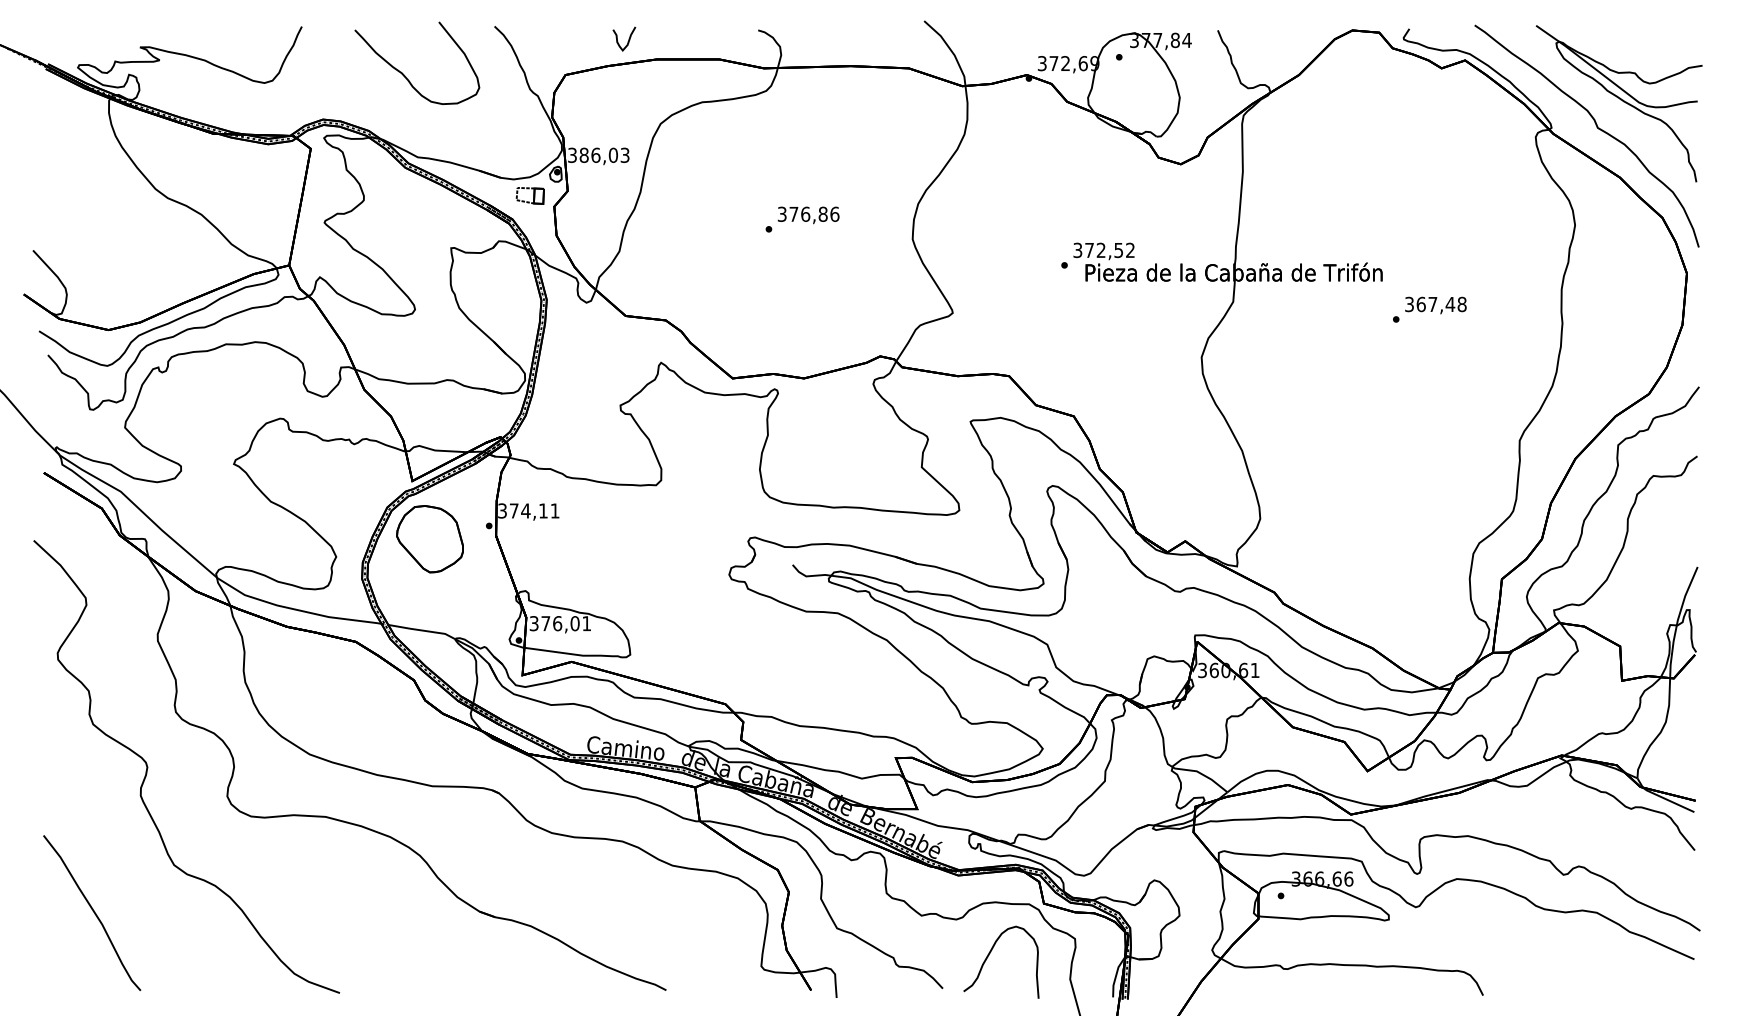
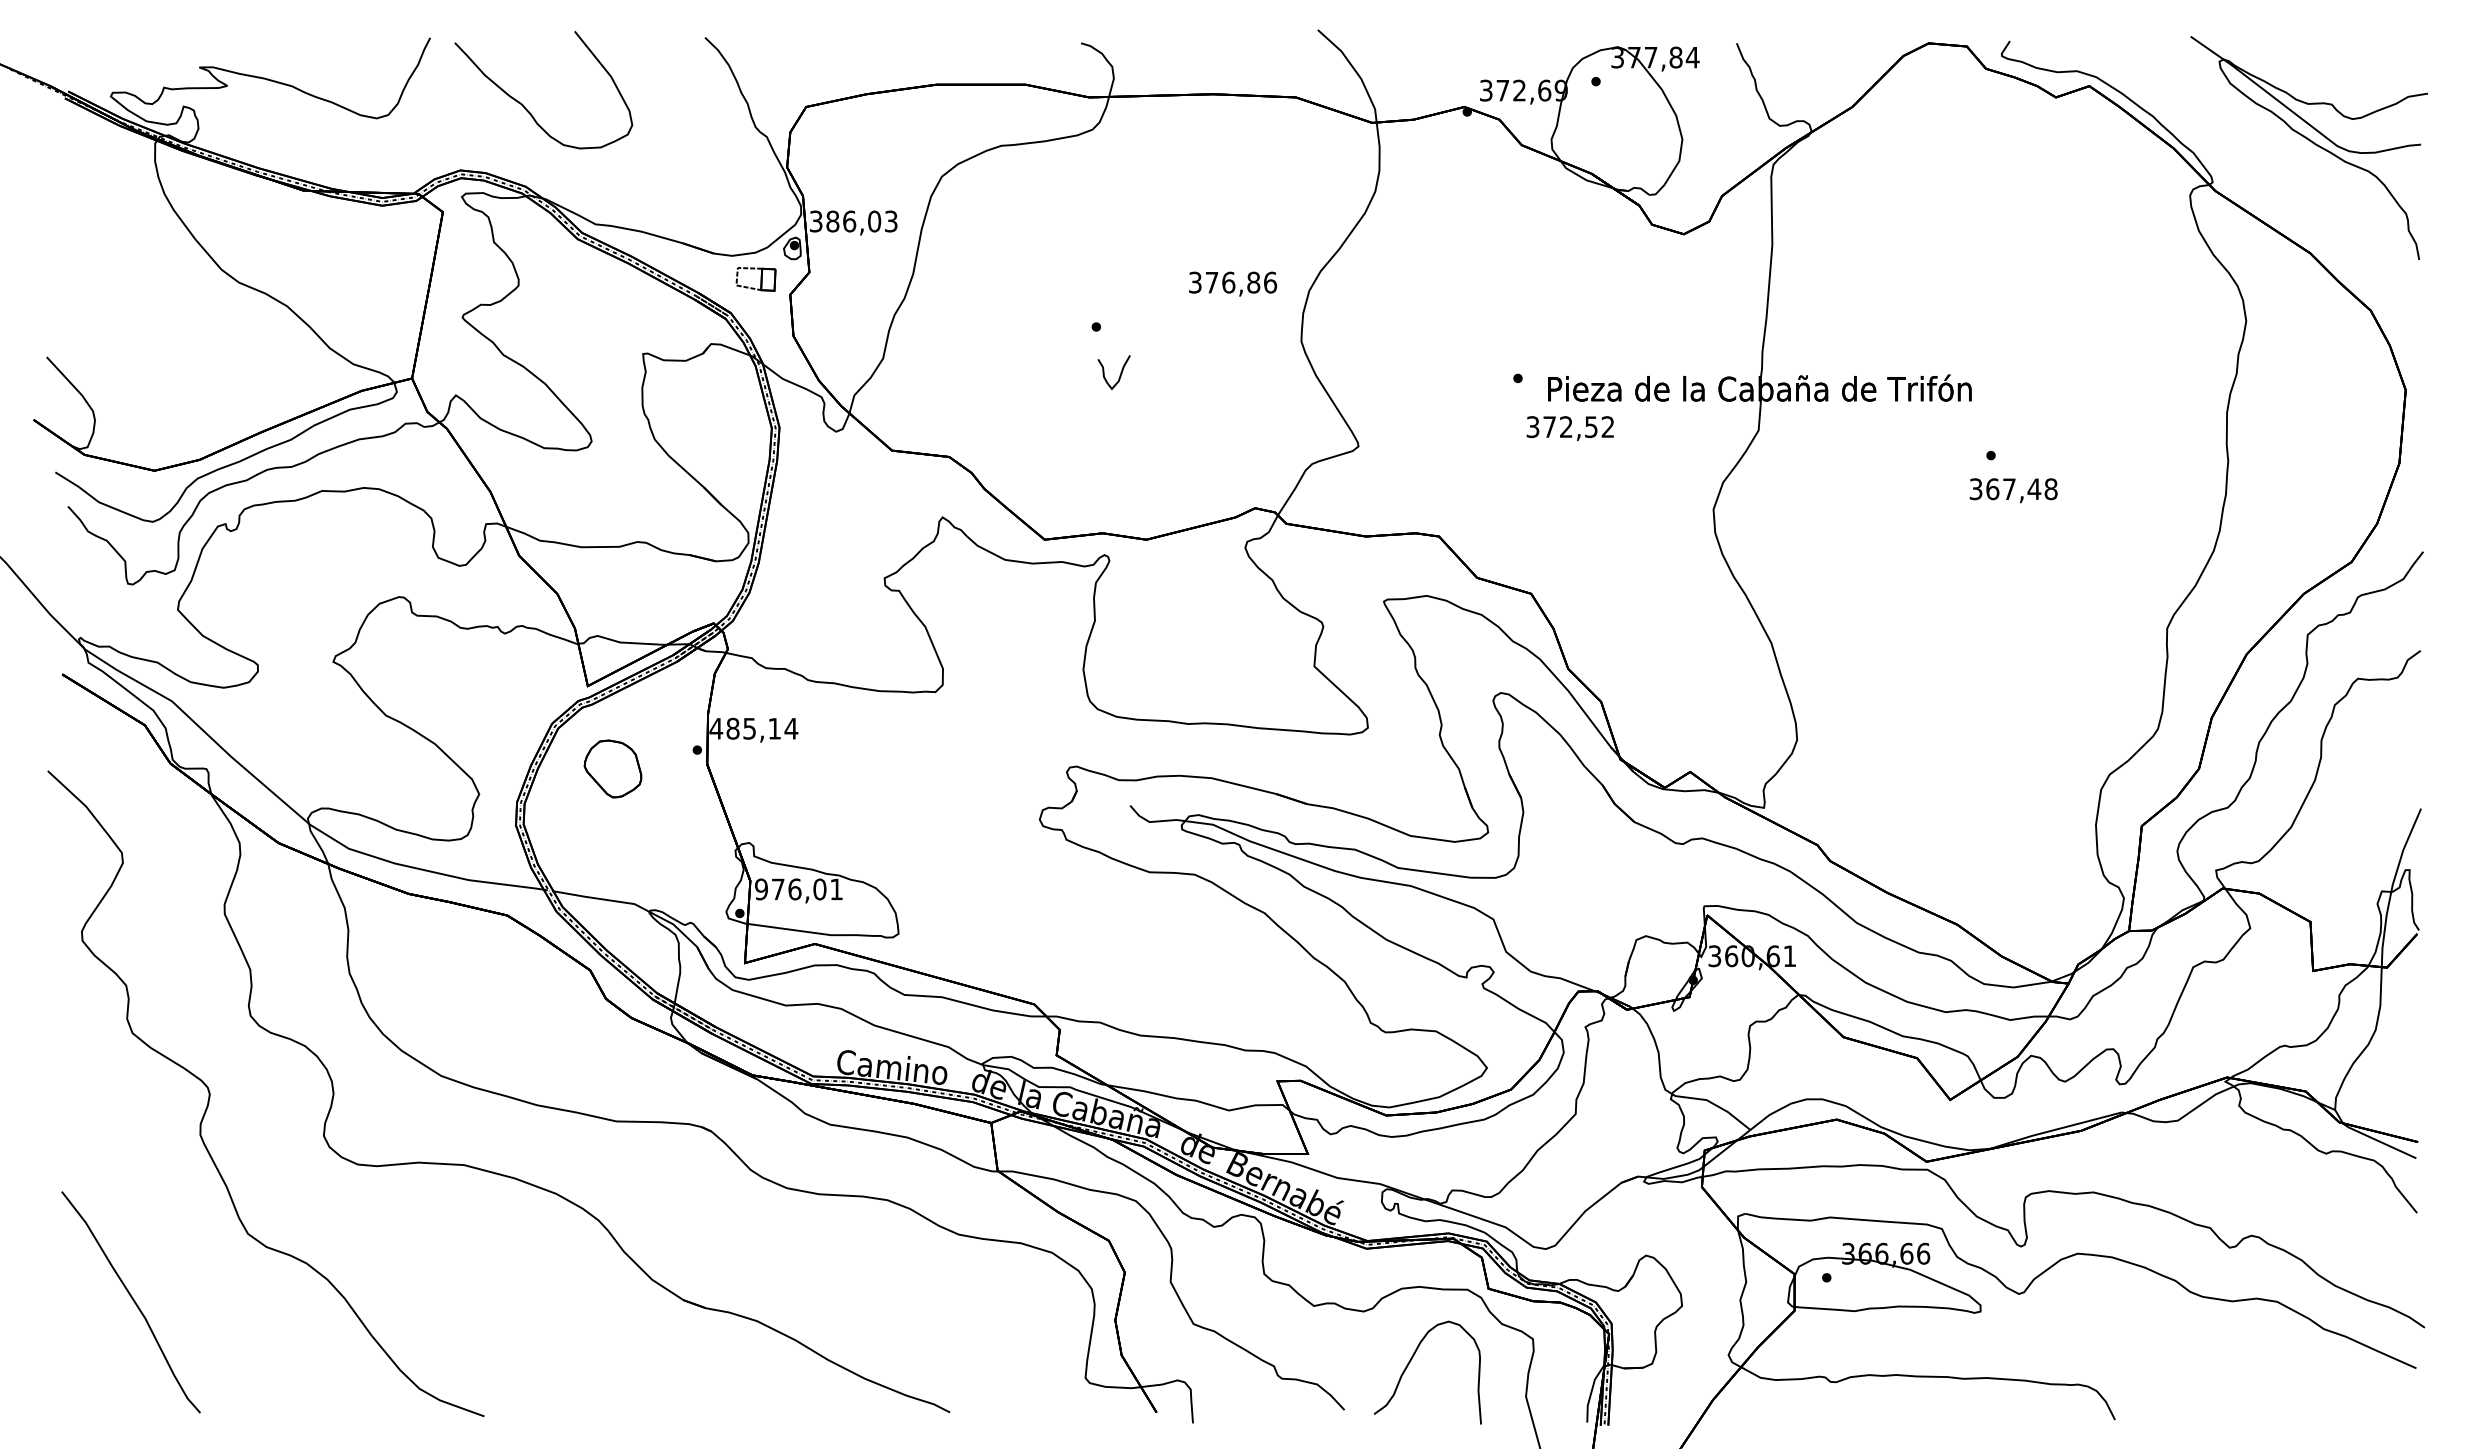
curve: (628, 41) -> (1119, 375), moved
curve: (403, 74) -> (524, 105), moved
curve: (1597, 128) -> (2277, 182), removed
text: (808, 214) -> (1233, 283), moved
text: (1103, 251) -> (1569, 428), moved
text: (1435, 305) -> (2013, 490), moved
text: (528, 510) -> (753, 728), 374,11 -> 485,14
part: (429, 538) -> (612, 768), size x0.6
text: (534, 623) -> (761, 889), 376,01 -> 976,01

